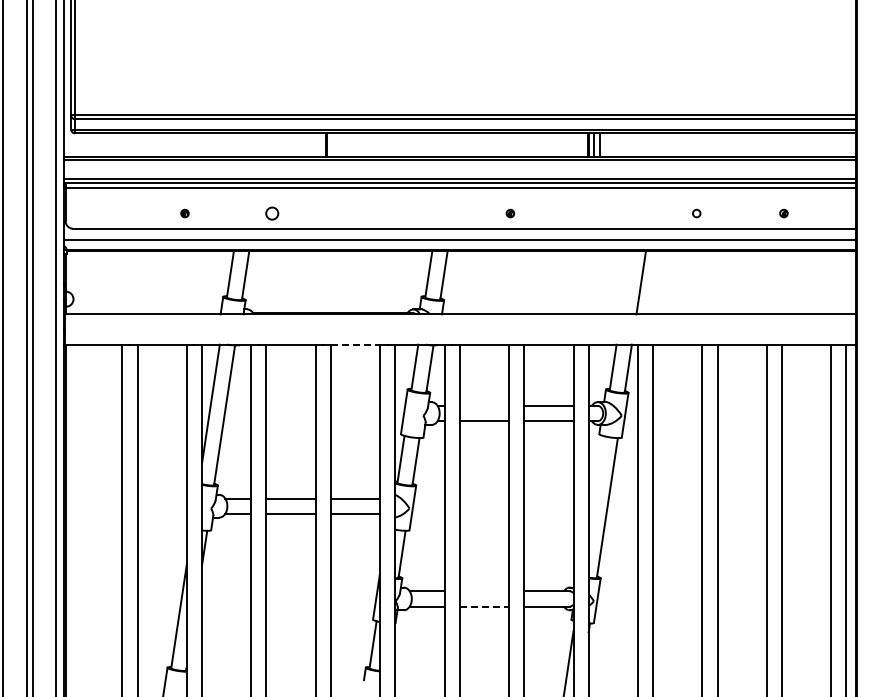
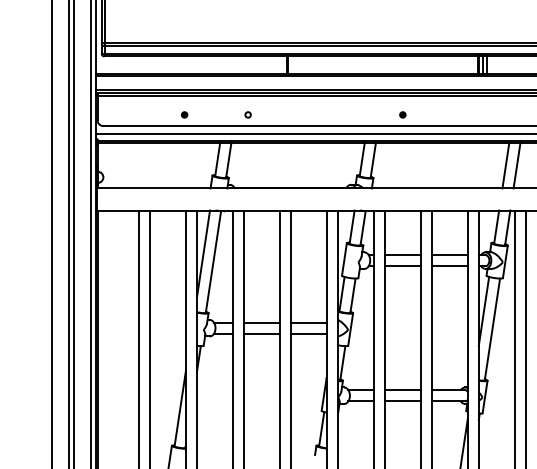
circle: (271, 213) -> (247, 114), size x0.62
part: (510, 213) -> (402, 114), moved
line: (625, 282) -> (505, 165), added
line: (355, 344) -> (308, 210), dashed -> solid
line: (484, 405) -> (402, 254), added
line: (595, 482) -> (483, 310), added
line: (484, 591) -> (402, 390), added
line: (484, 606) -> (402, 401), dashed -> solid

